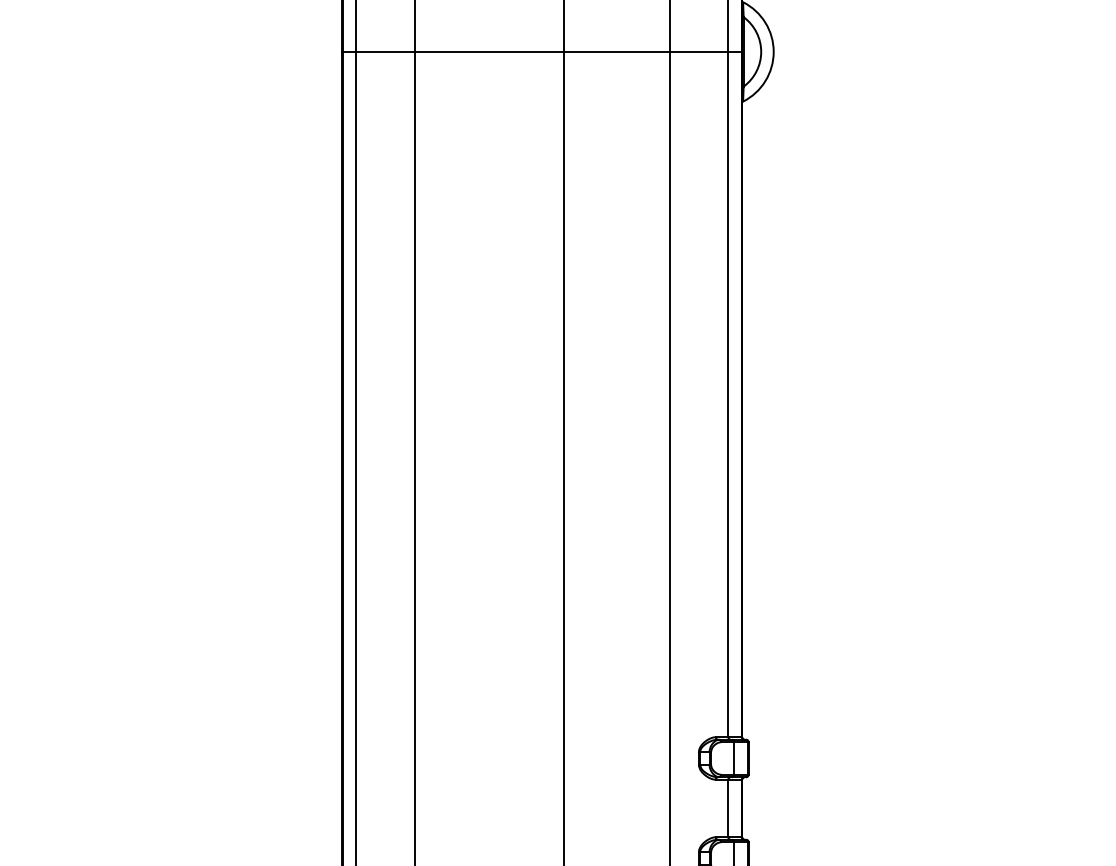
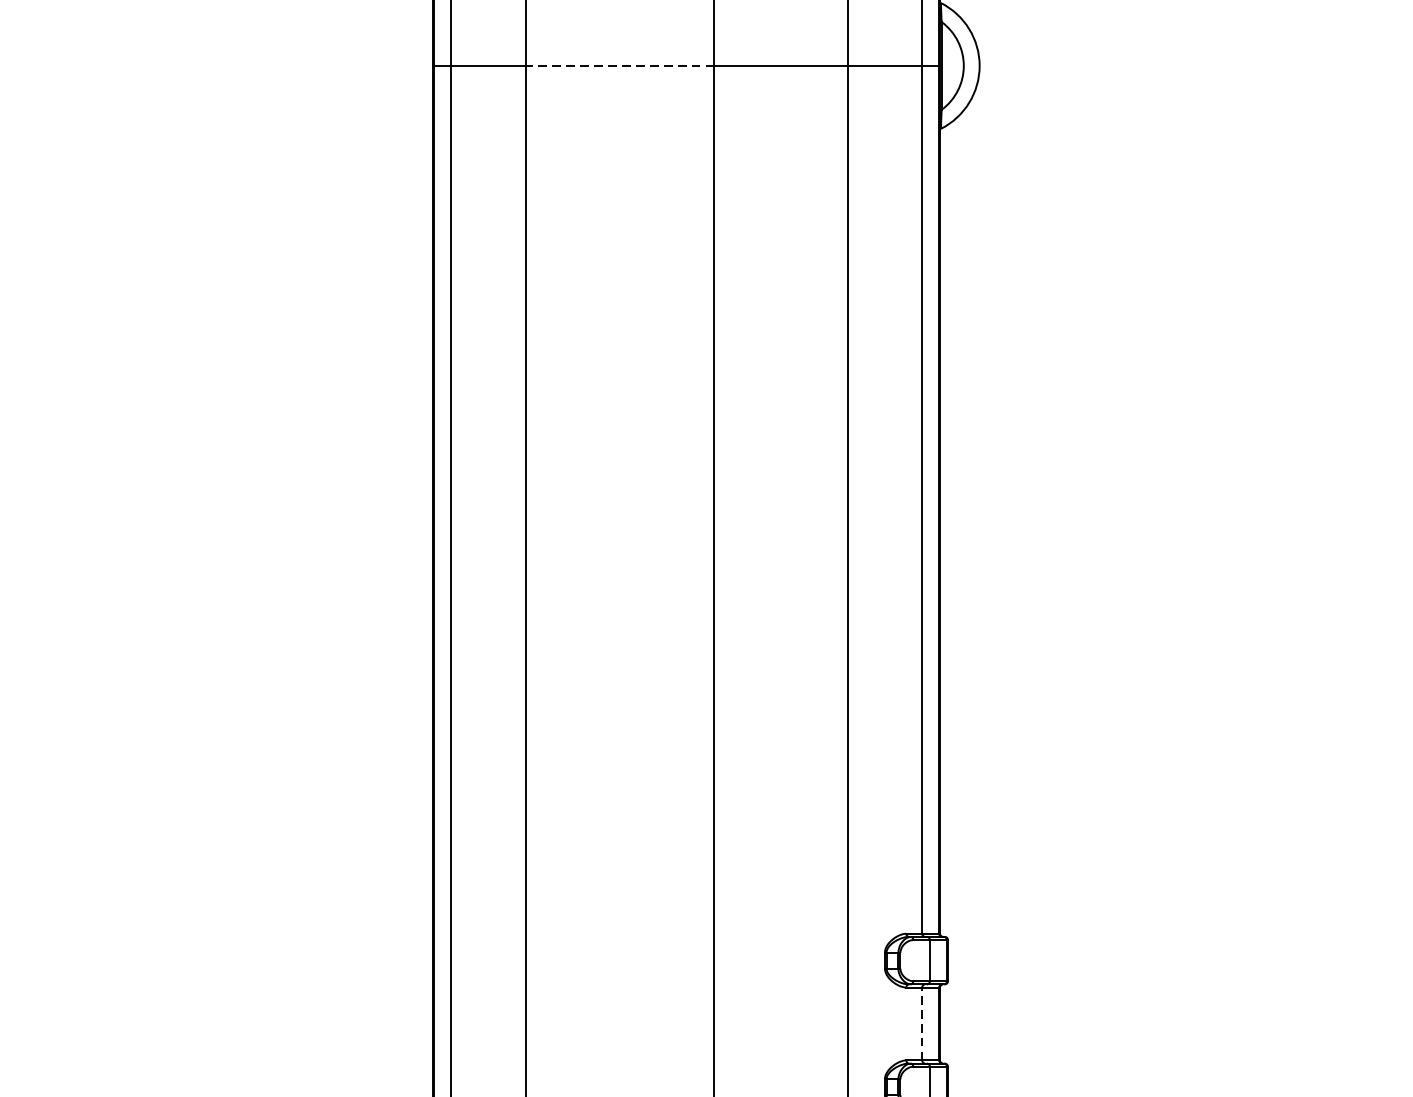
line: (489, 51) -> (619, 65), solid -> dashed
line: (728, 808) -> (922, 1023), solid -> dashed

